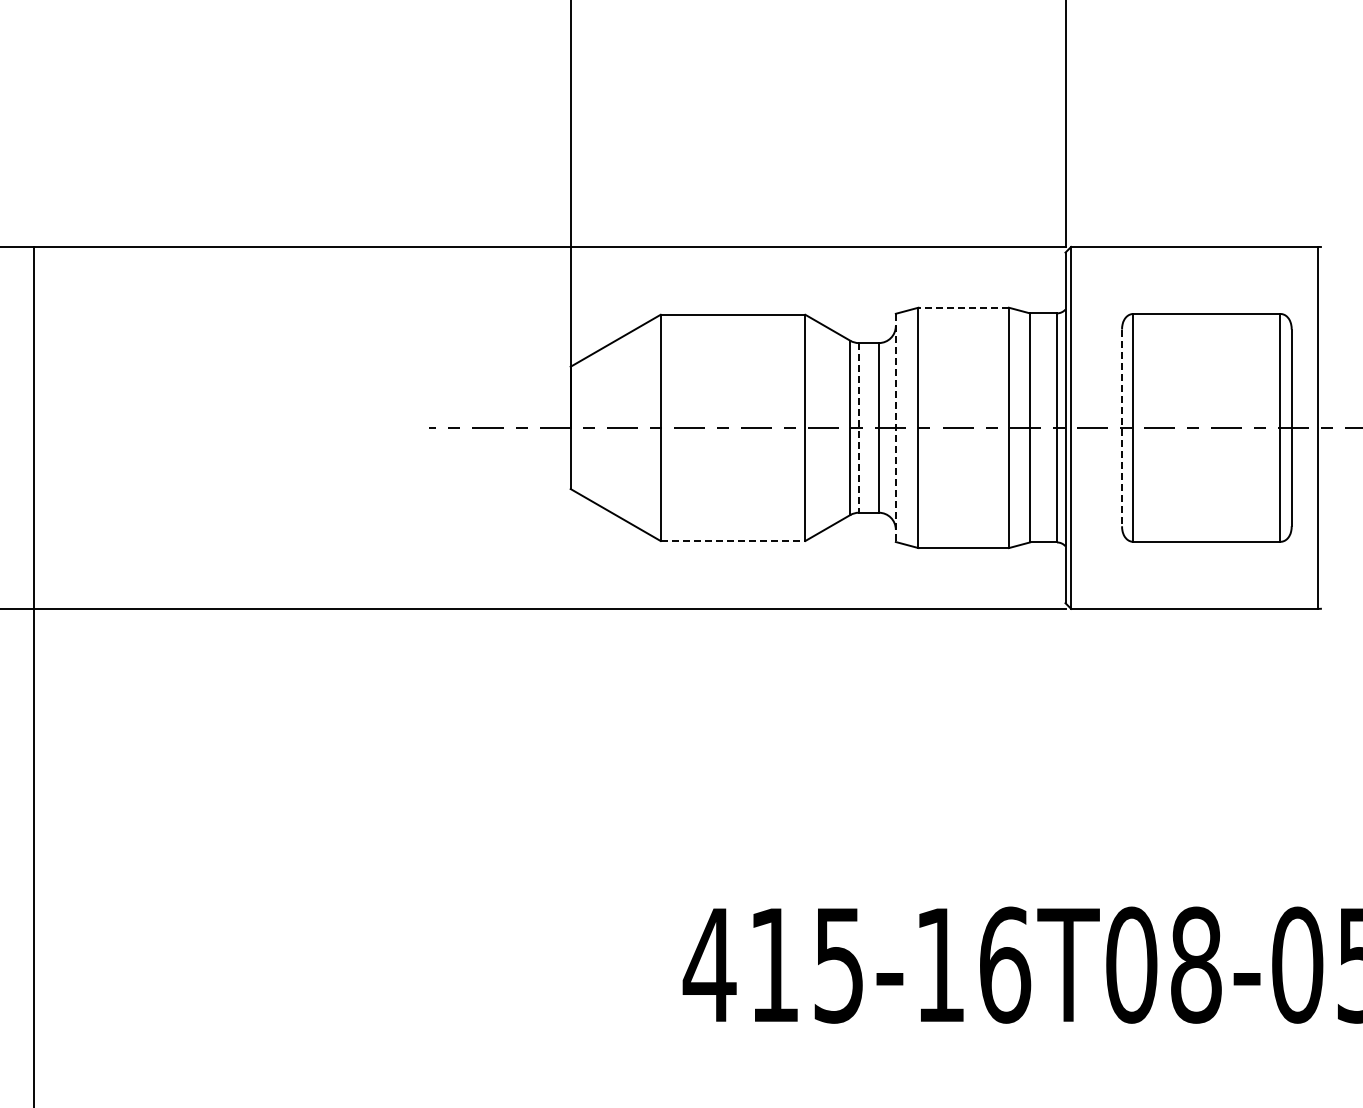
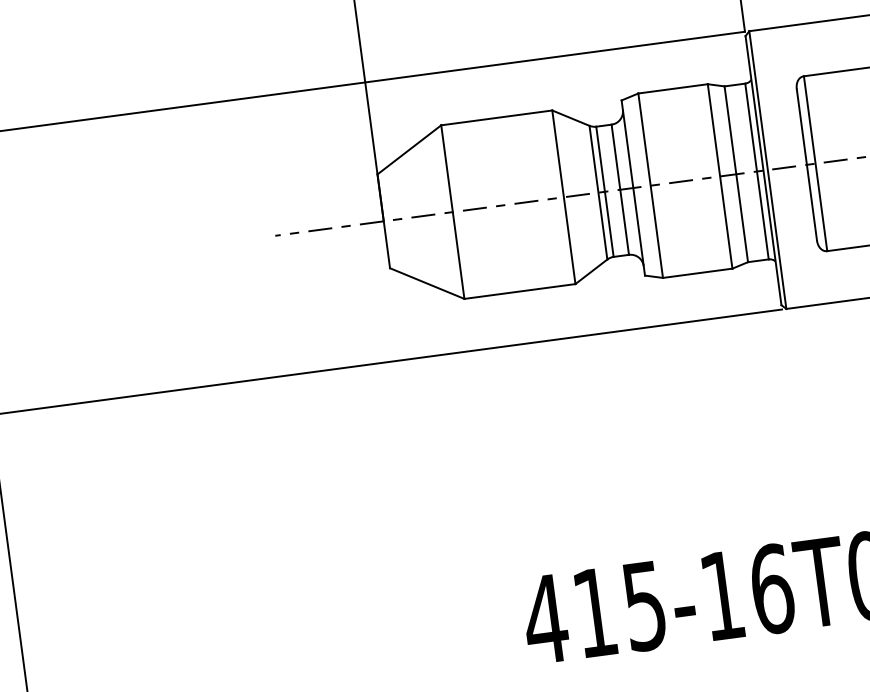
line: (963, 307) -> (672, 88), dashed -> solid
line: (858, 427) -> (604, 191), dashed -> solid
line: (895, 428) -> (633, 188), dashed -> solid
line: (1122, 428) -> (807, 165), dashed -> solid
line: (733, 541) -> (520, 291), dashed -> solid

